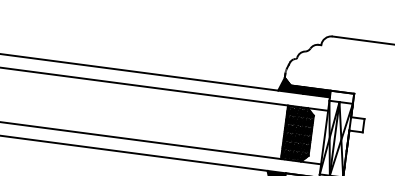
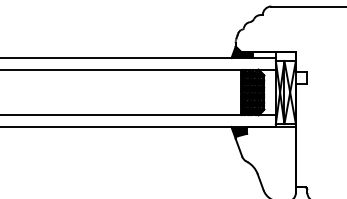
hatch: (315, 92) -> (263, 55), removed

